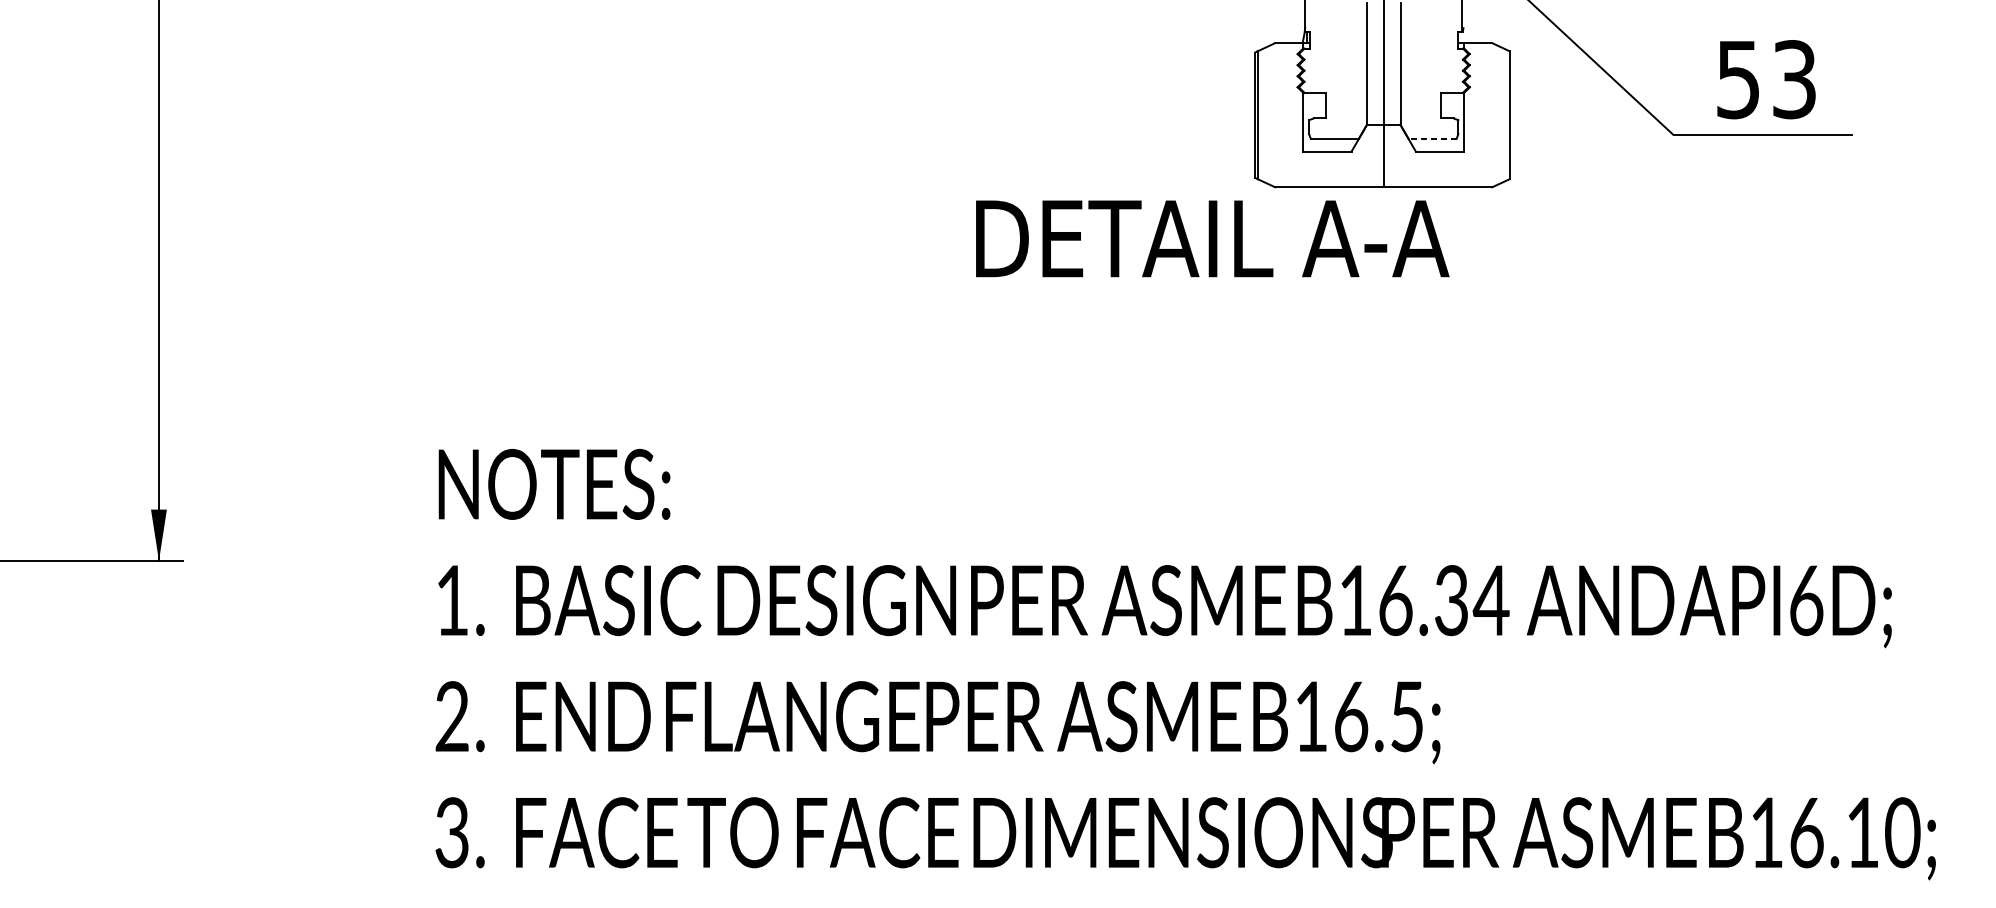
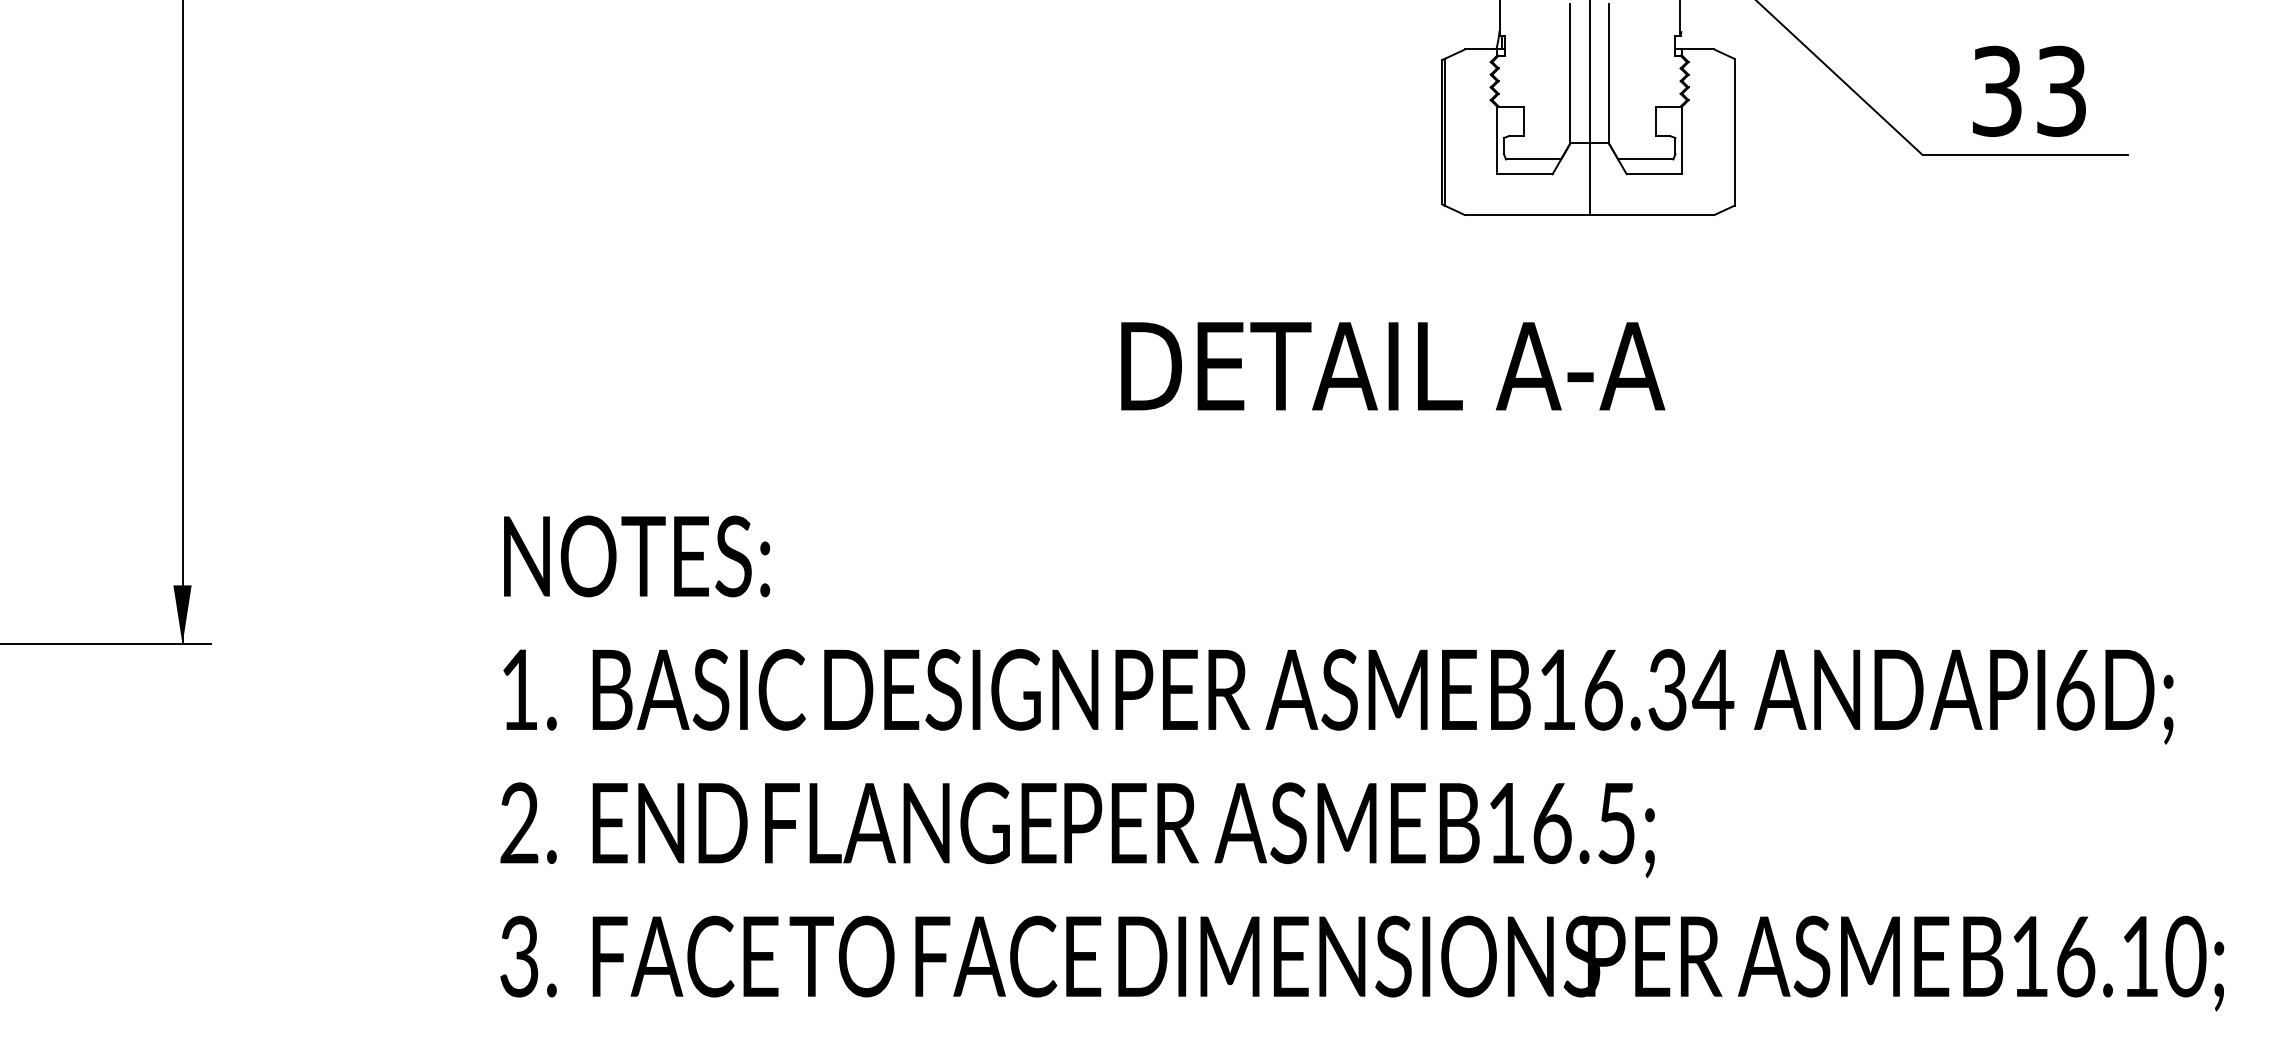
text: (1738, 78) -> (1997, 90), 53 -> 33
line: (1432, 138) -> (1645, 159), dashed -> solid
text: (1212, 239) -> (1393, 366), moved

